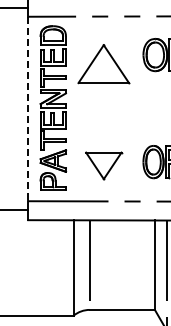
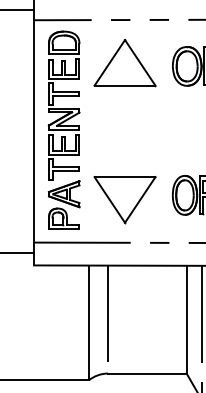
part: (103, 64) -> (124, 63), moved
line: (28, 109) -> (34, 132), dashed -> solid
part: (103, 165) -> (124, 199), size x1.43

